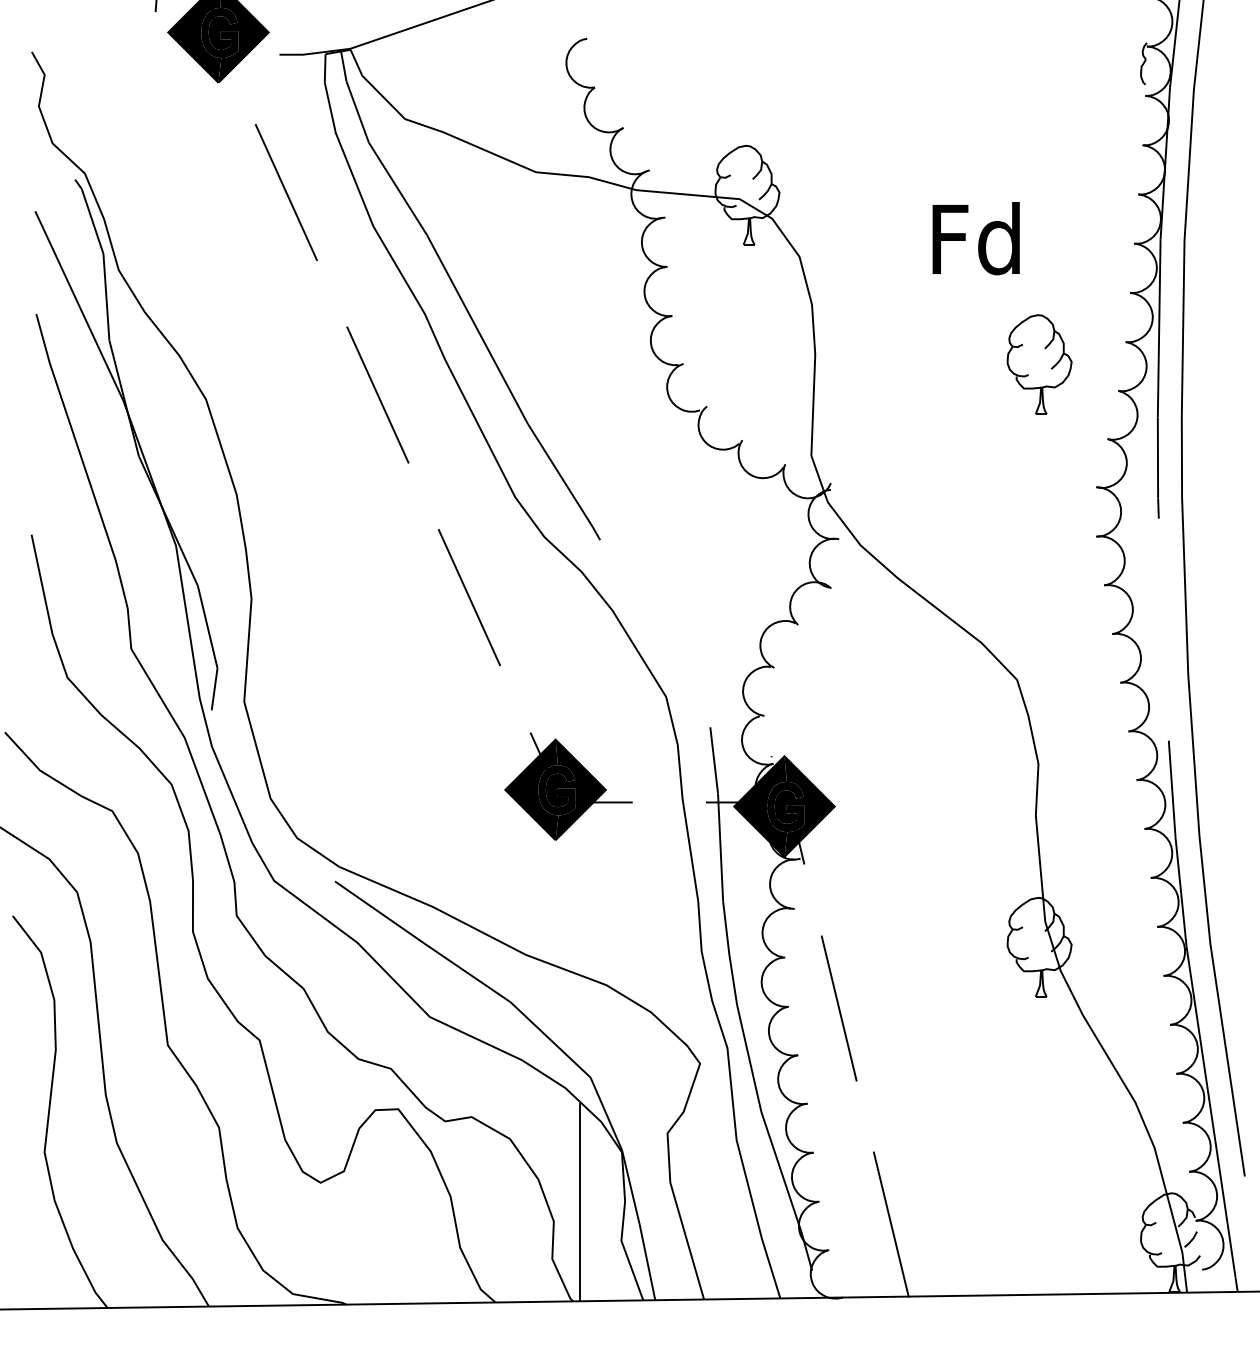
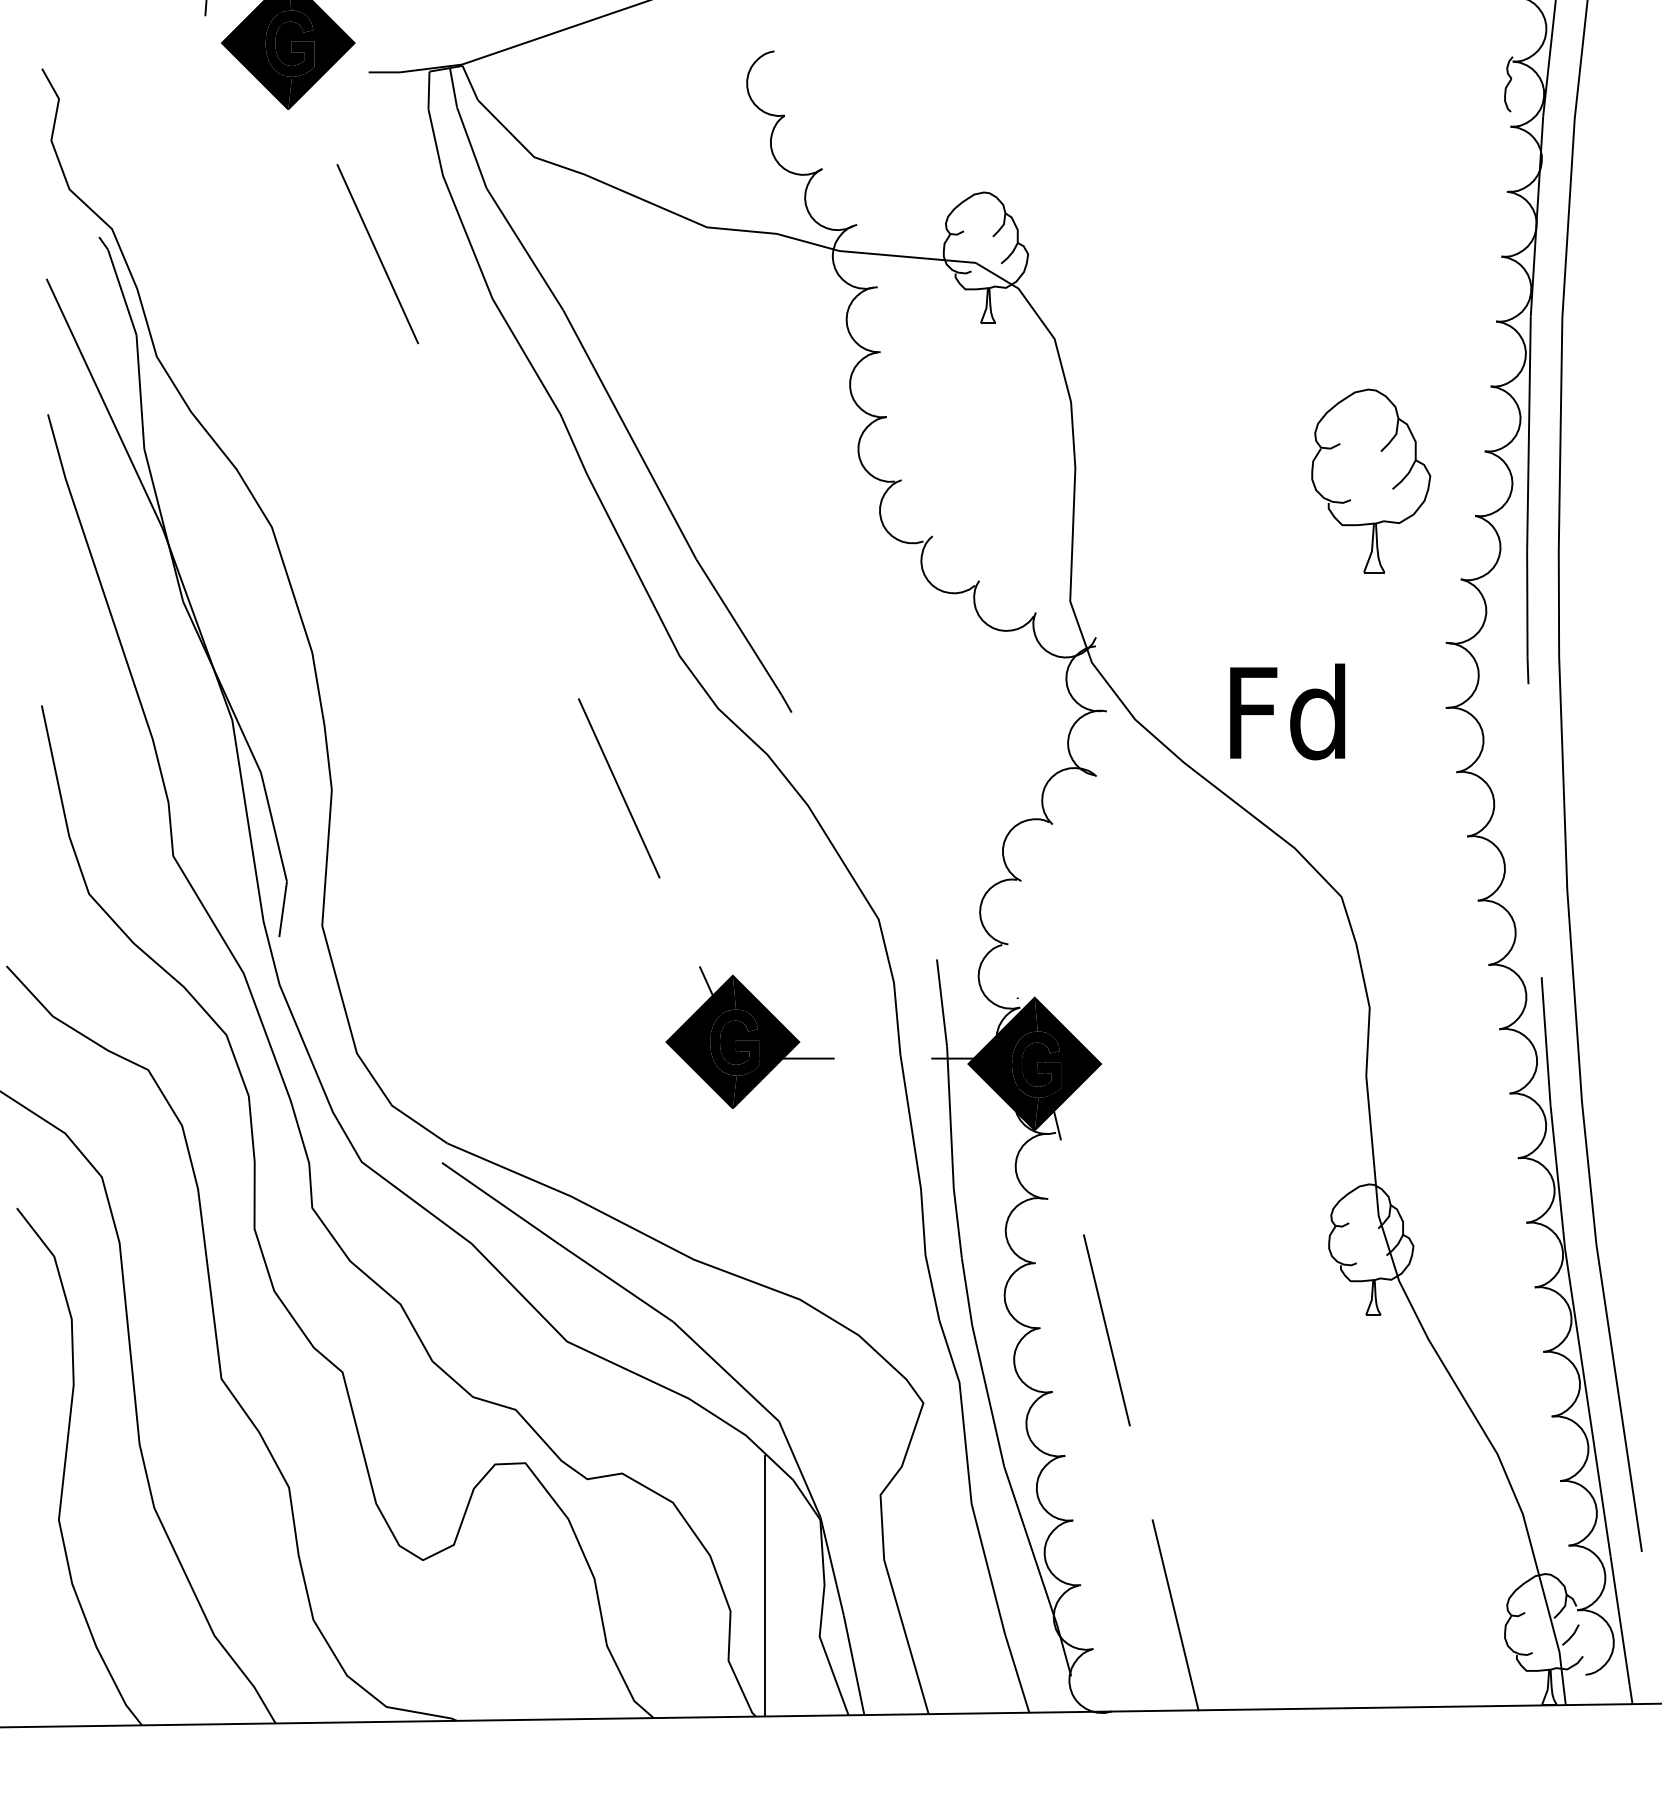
text: (976, 238) -> (1287, 711), moved
part: (1039, 364) -> (1371, 481), size x1.4
line: (377, 395) -> (498, 521), removed

